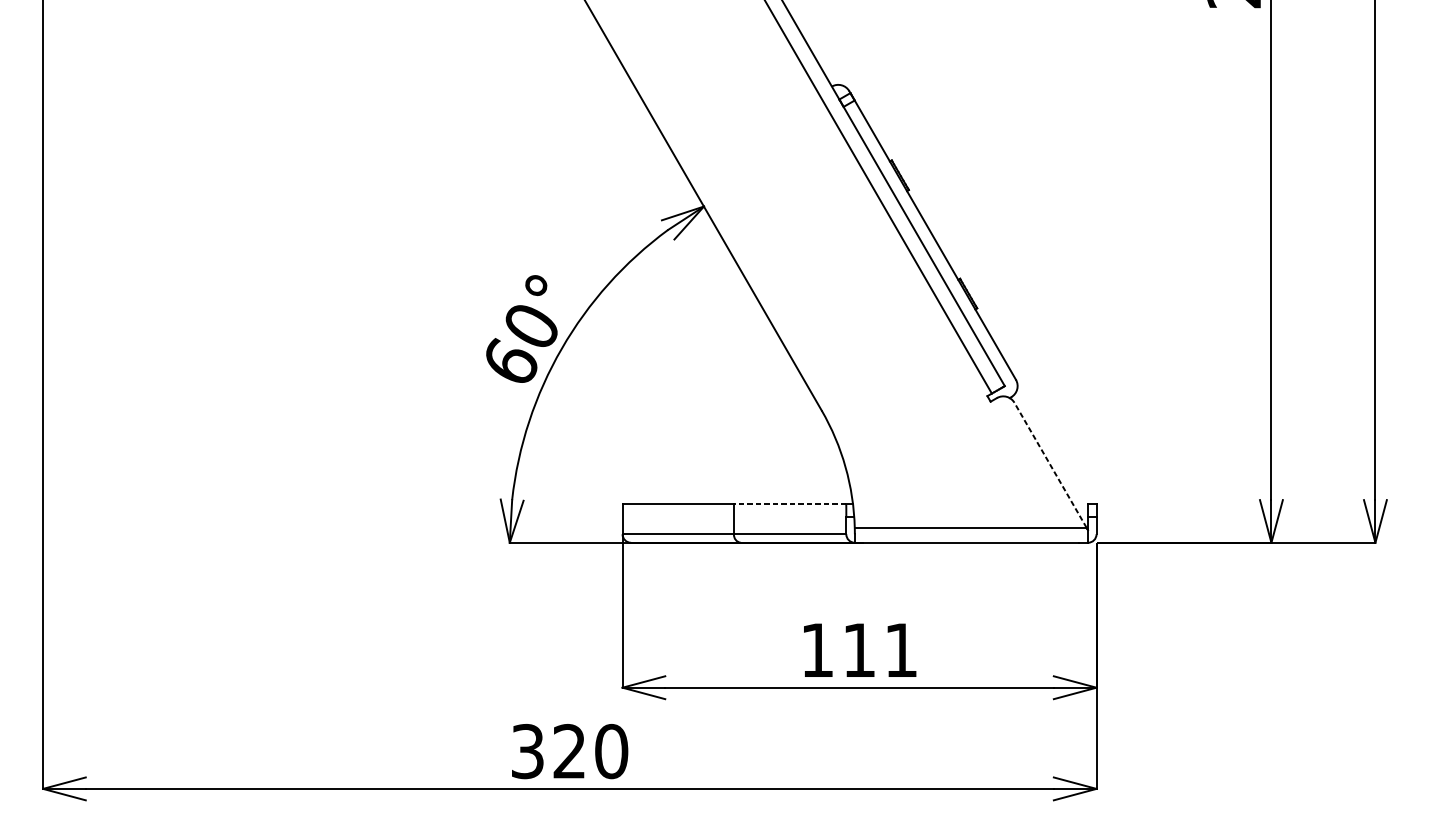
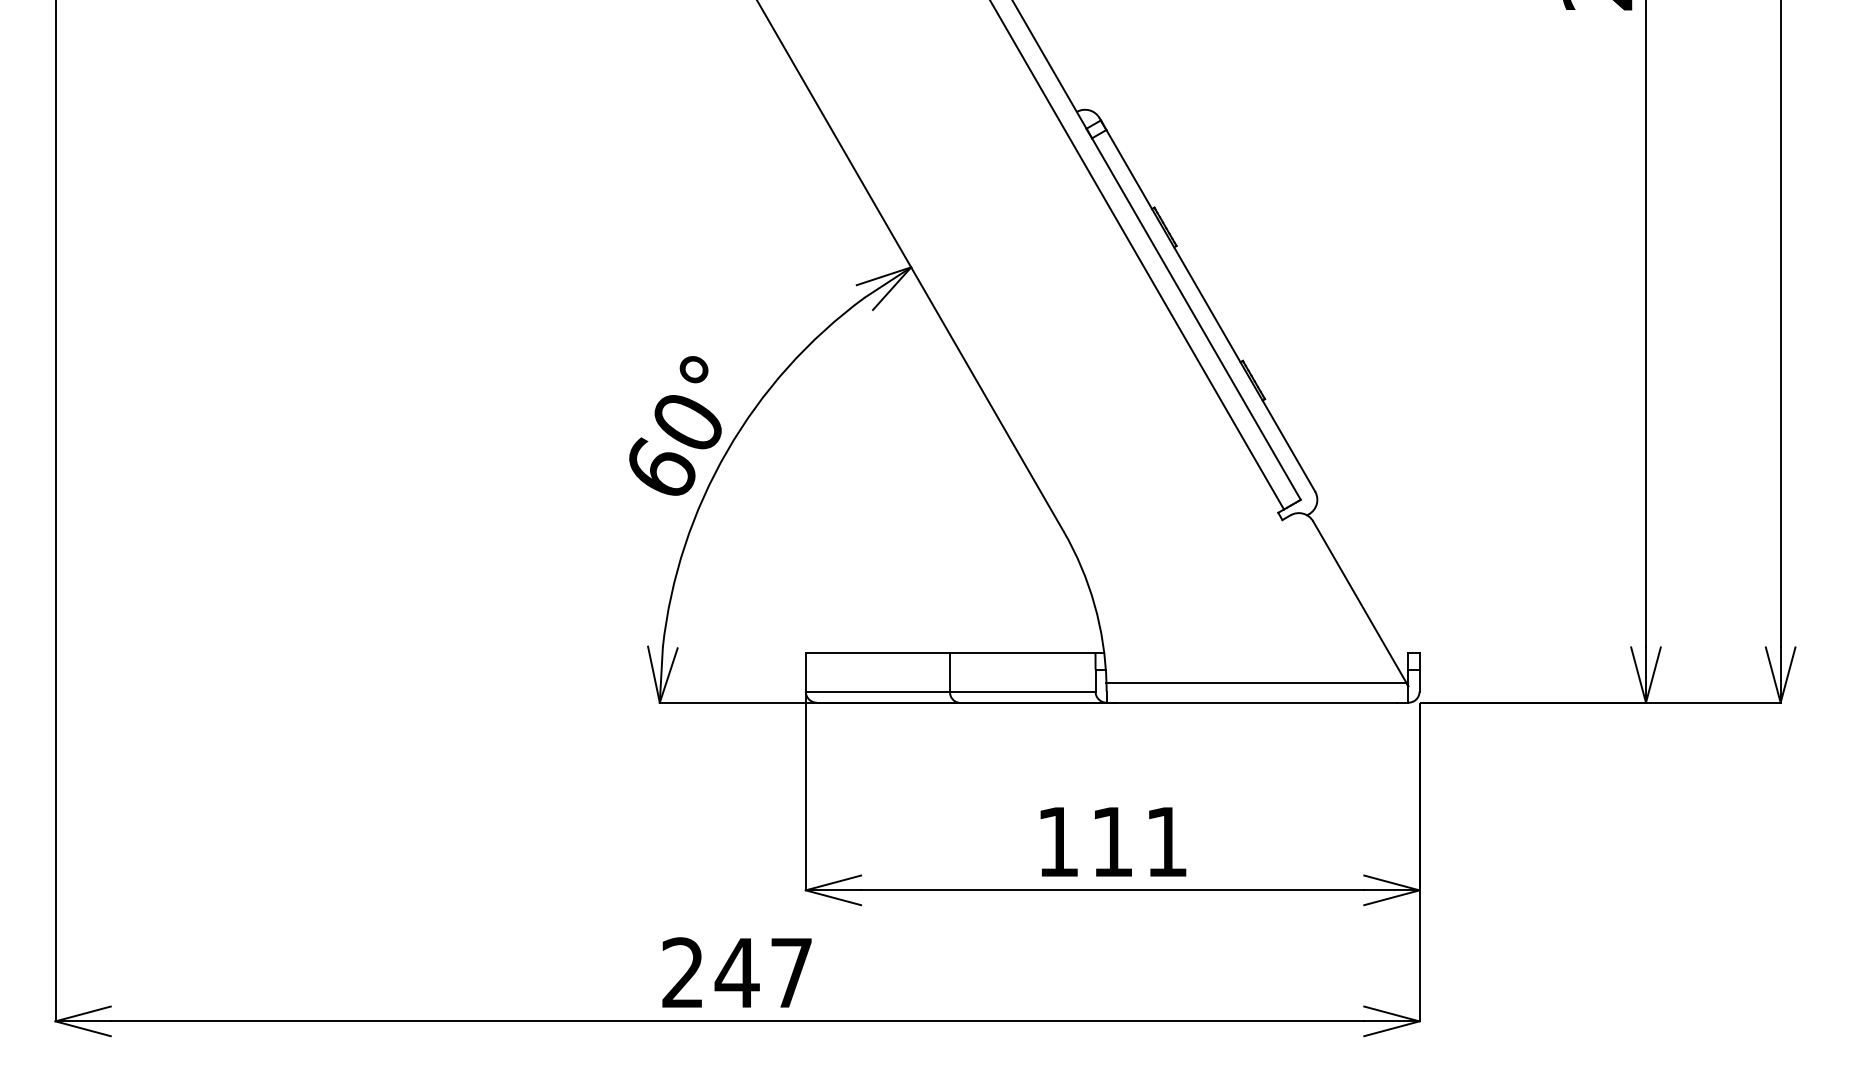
line: (1050, 465) -> (1359, 602), dashed -> solid
line: (789, 504) -> (1022, 652), dashed -> solid
text: (569, 751) -> (737, 972), 320 -> 247

